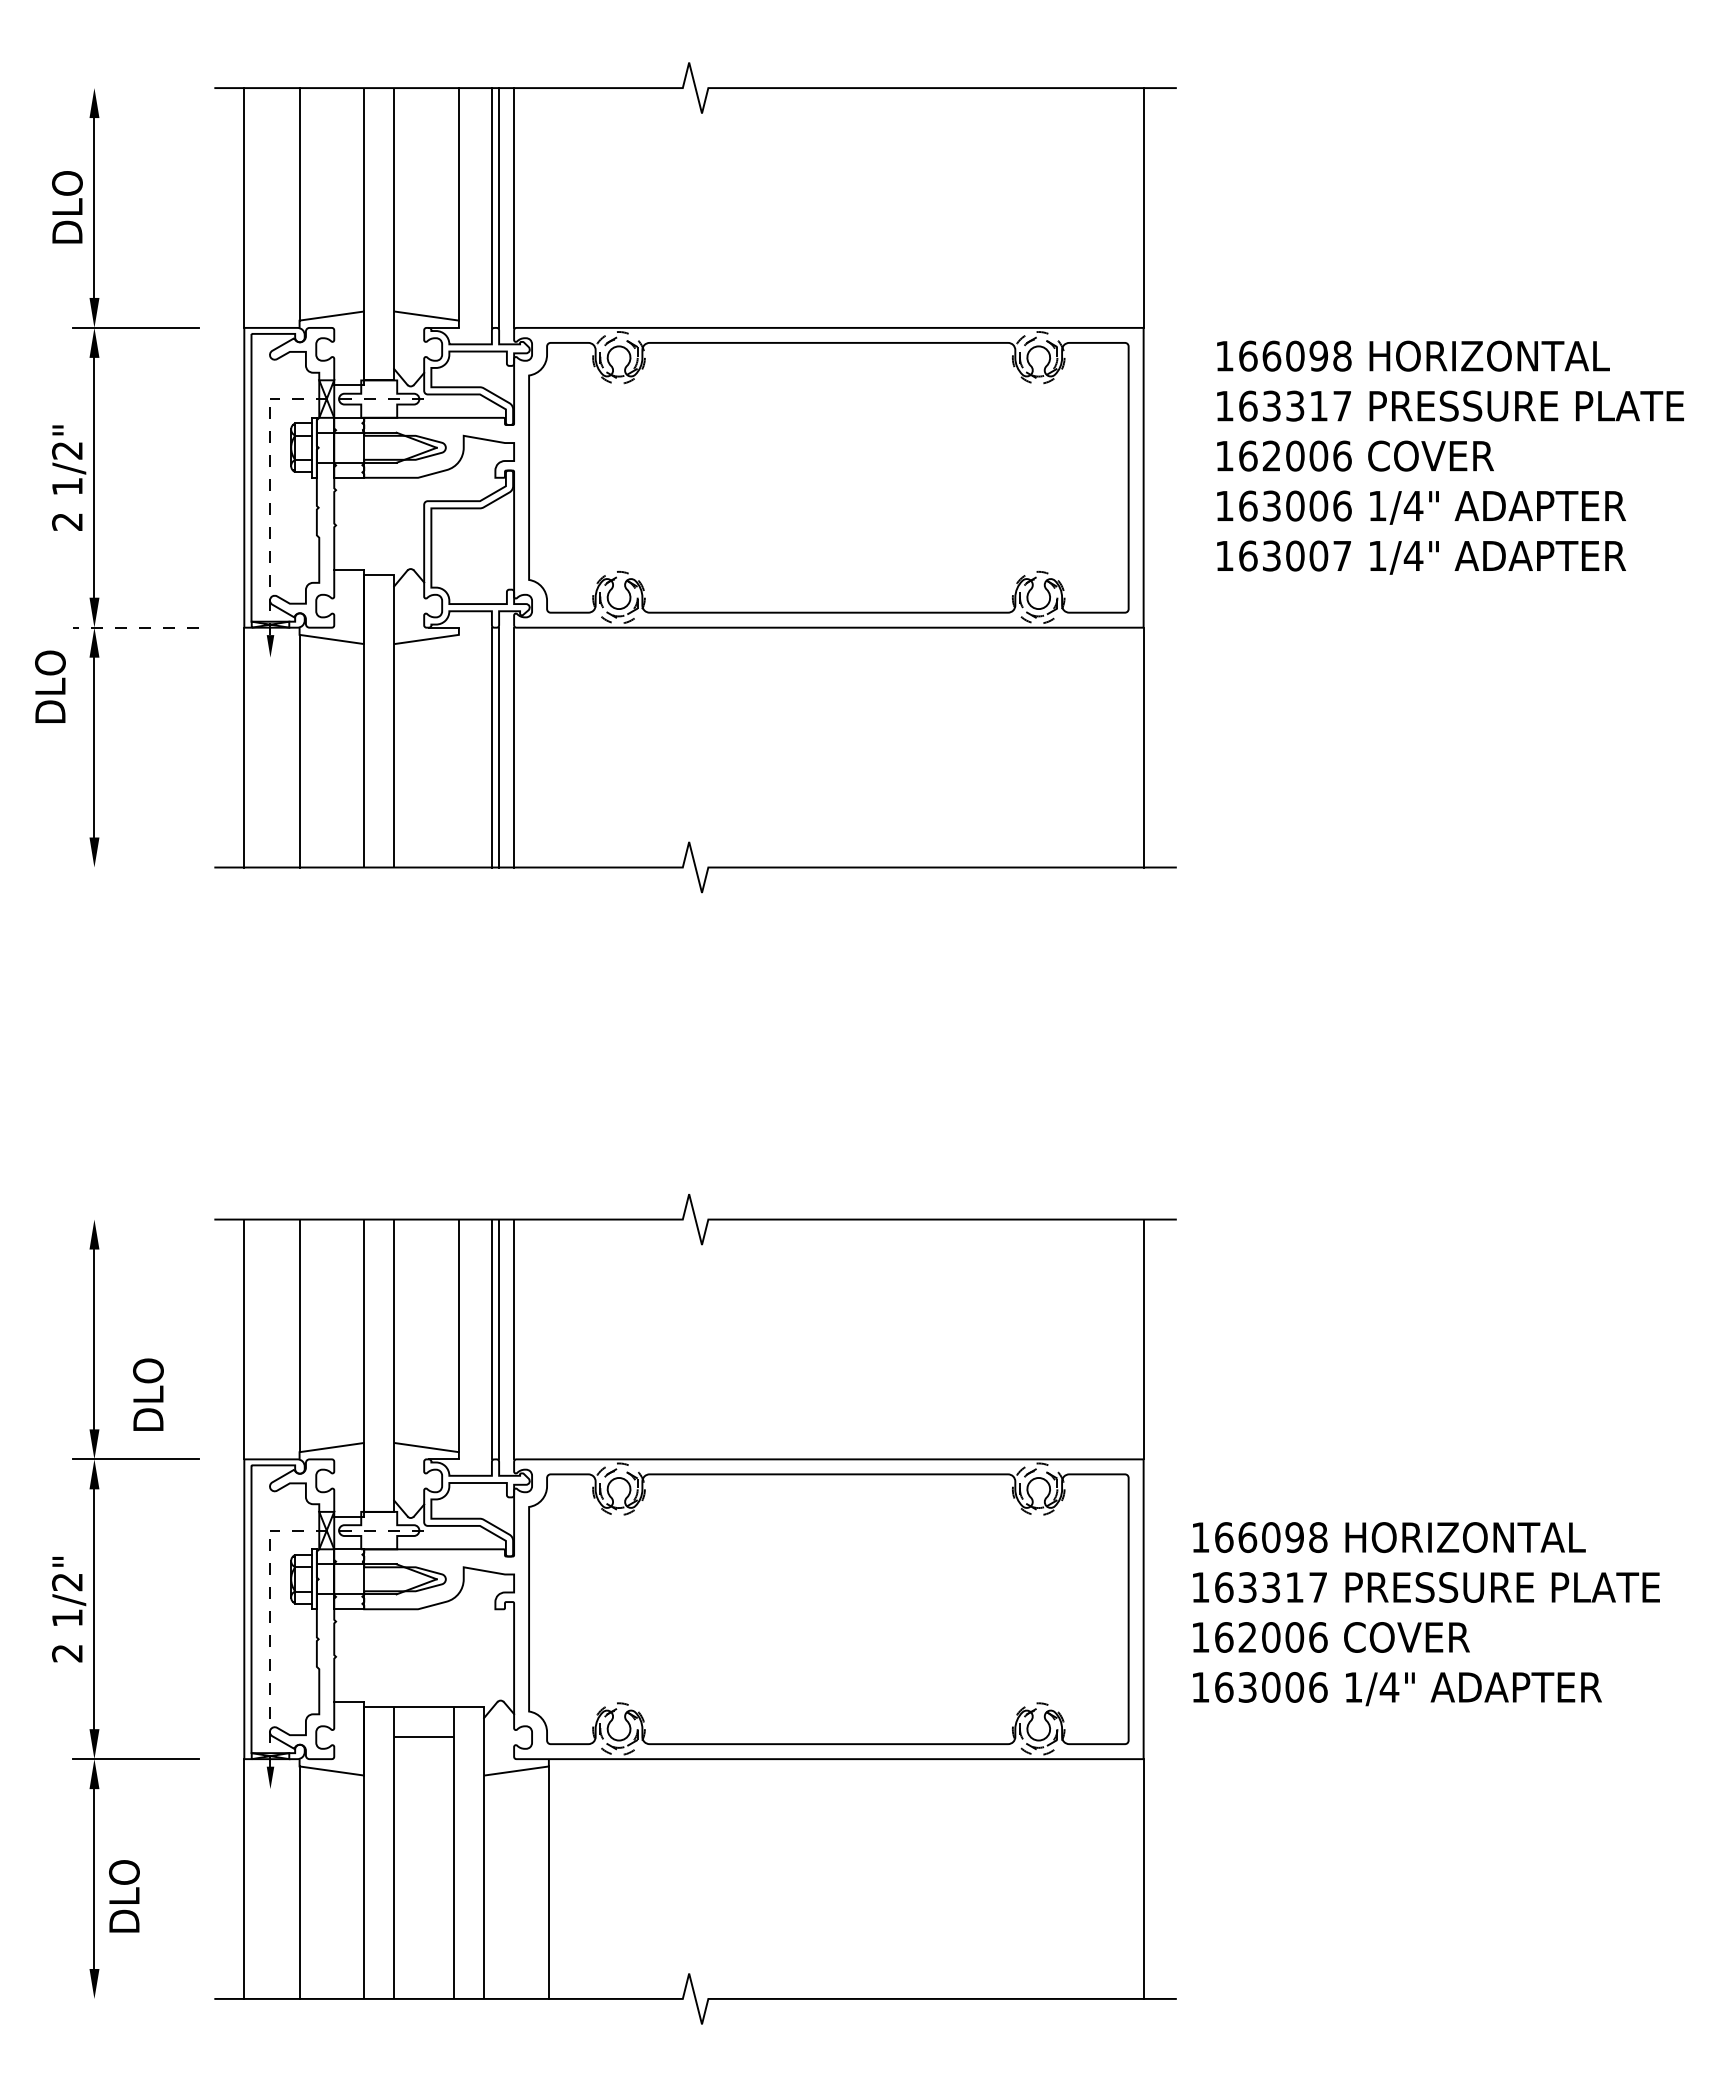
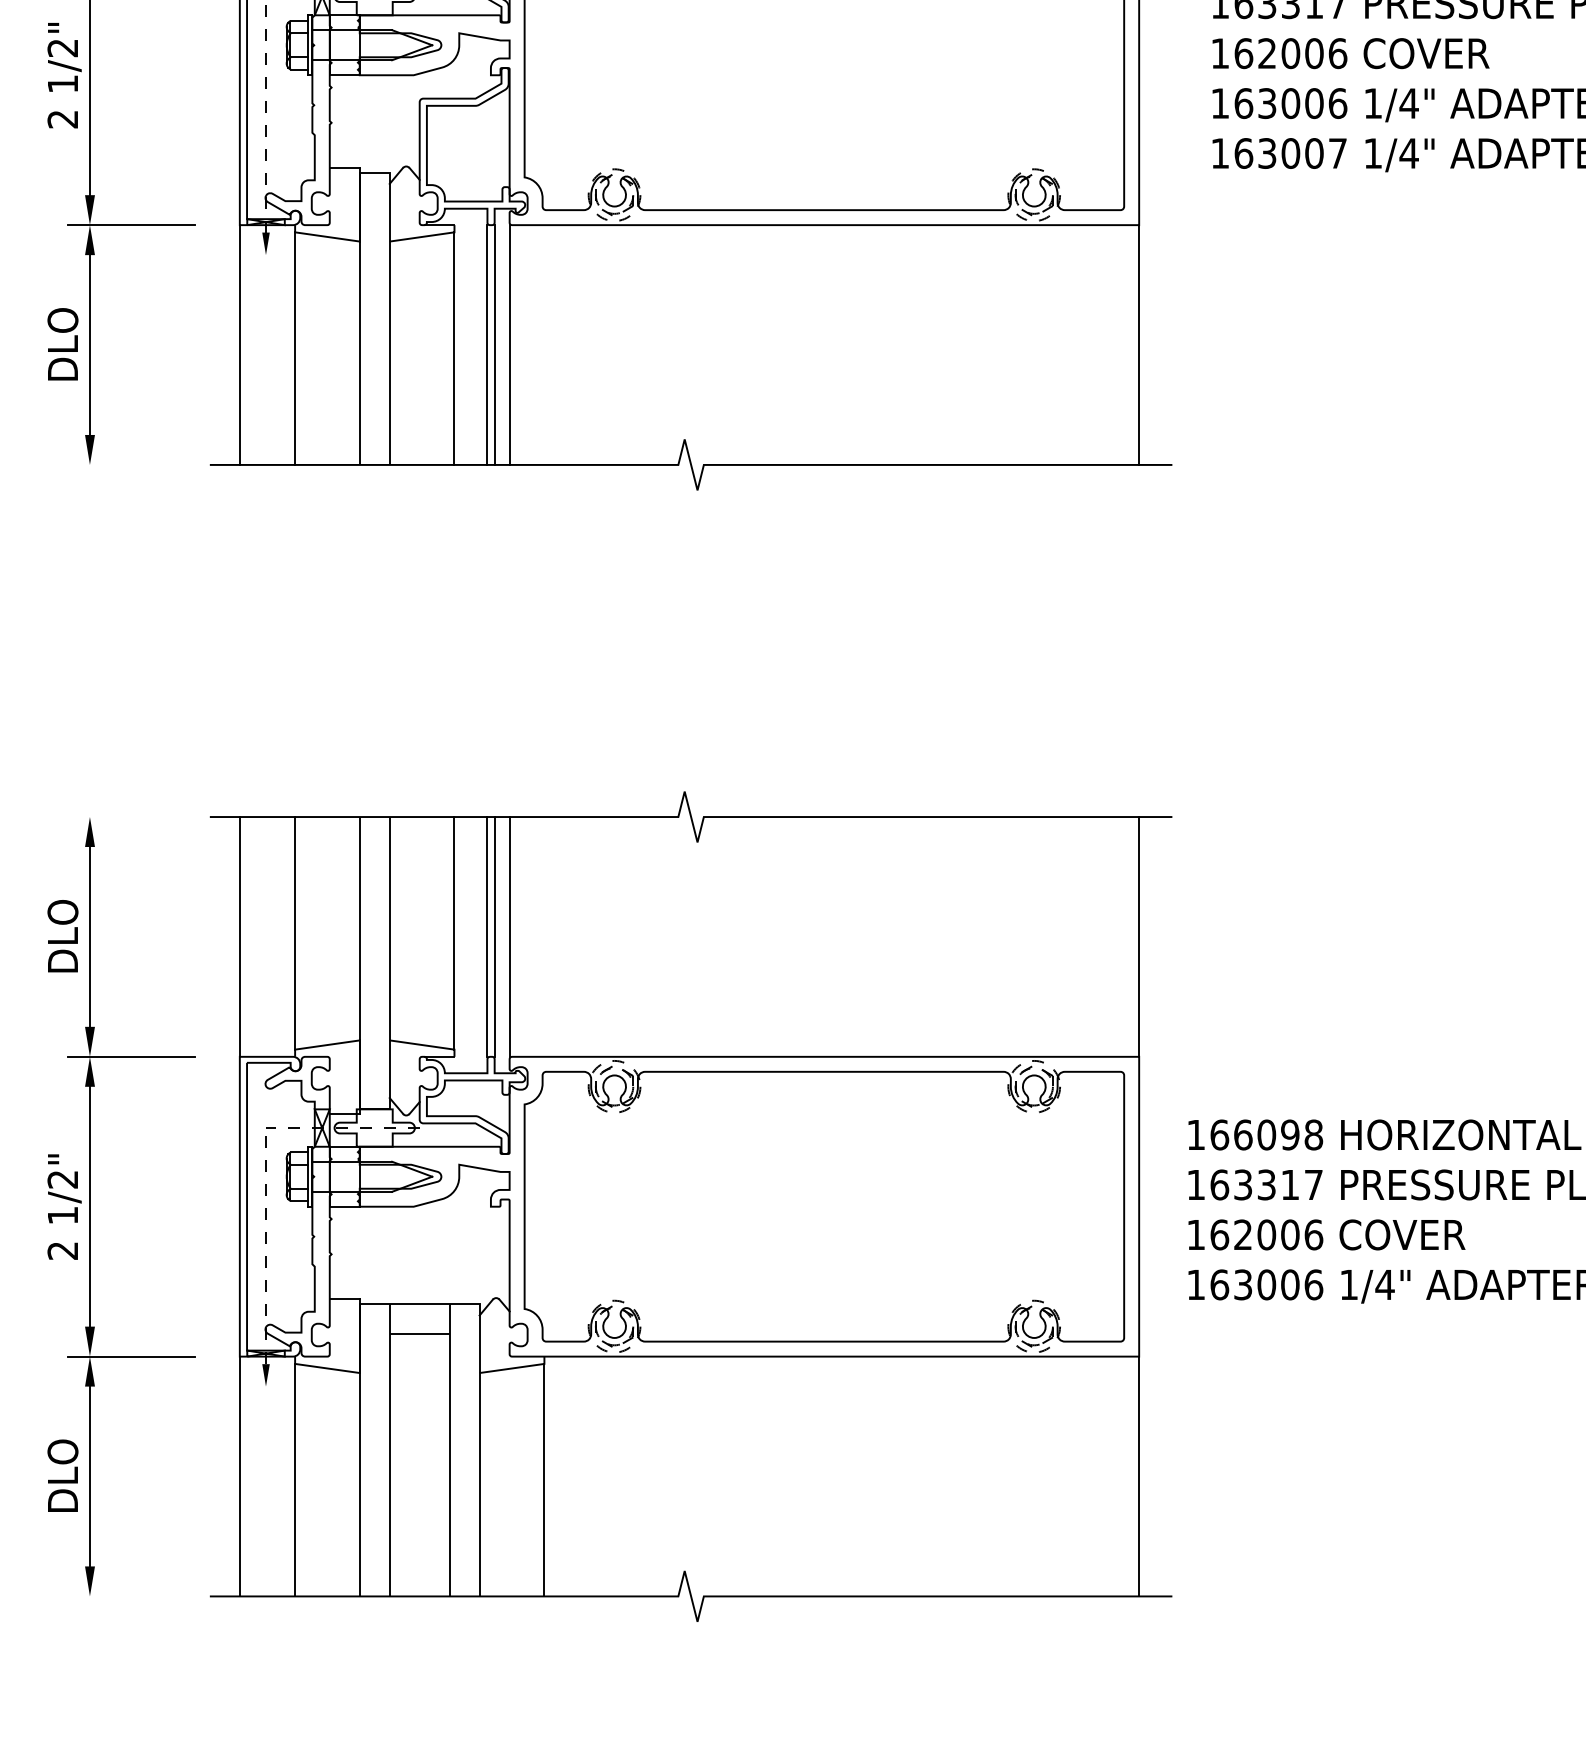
line: (135, 627) -> (131, 224), dashed -> solid
text: (50, 686) -> (63, 343), moved
line: (458, 750) -> (454, 347), added
text: (148, 1394) -> (63, 935), moved
text: (124, 1896) -> (63, 1475), moved

